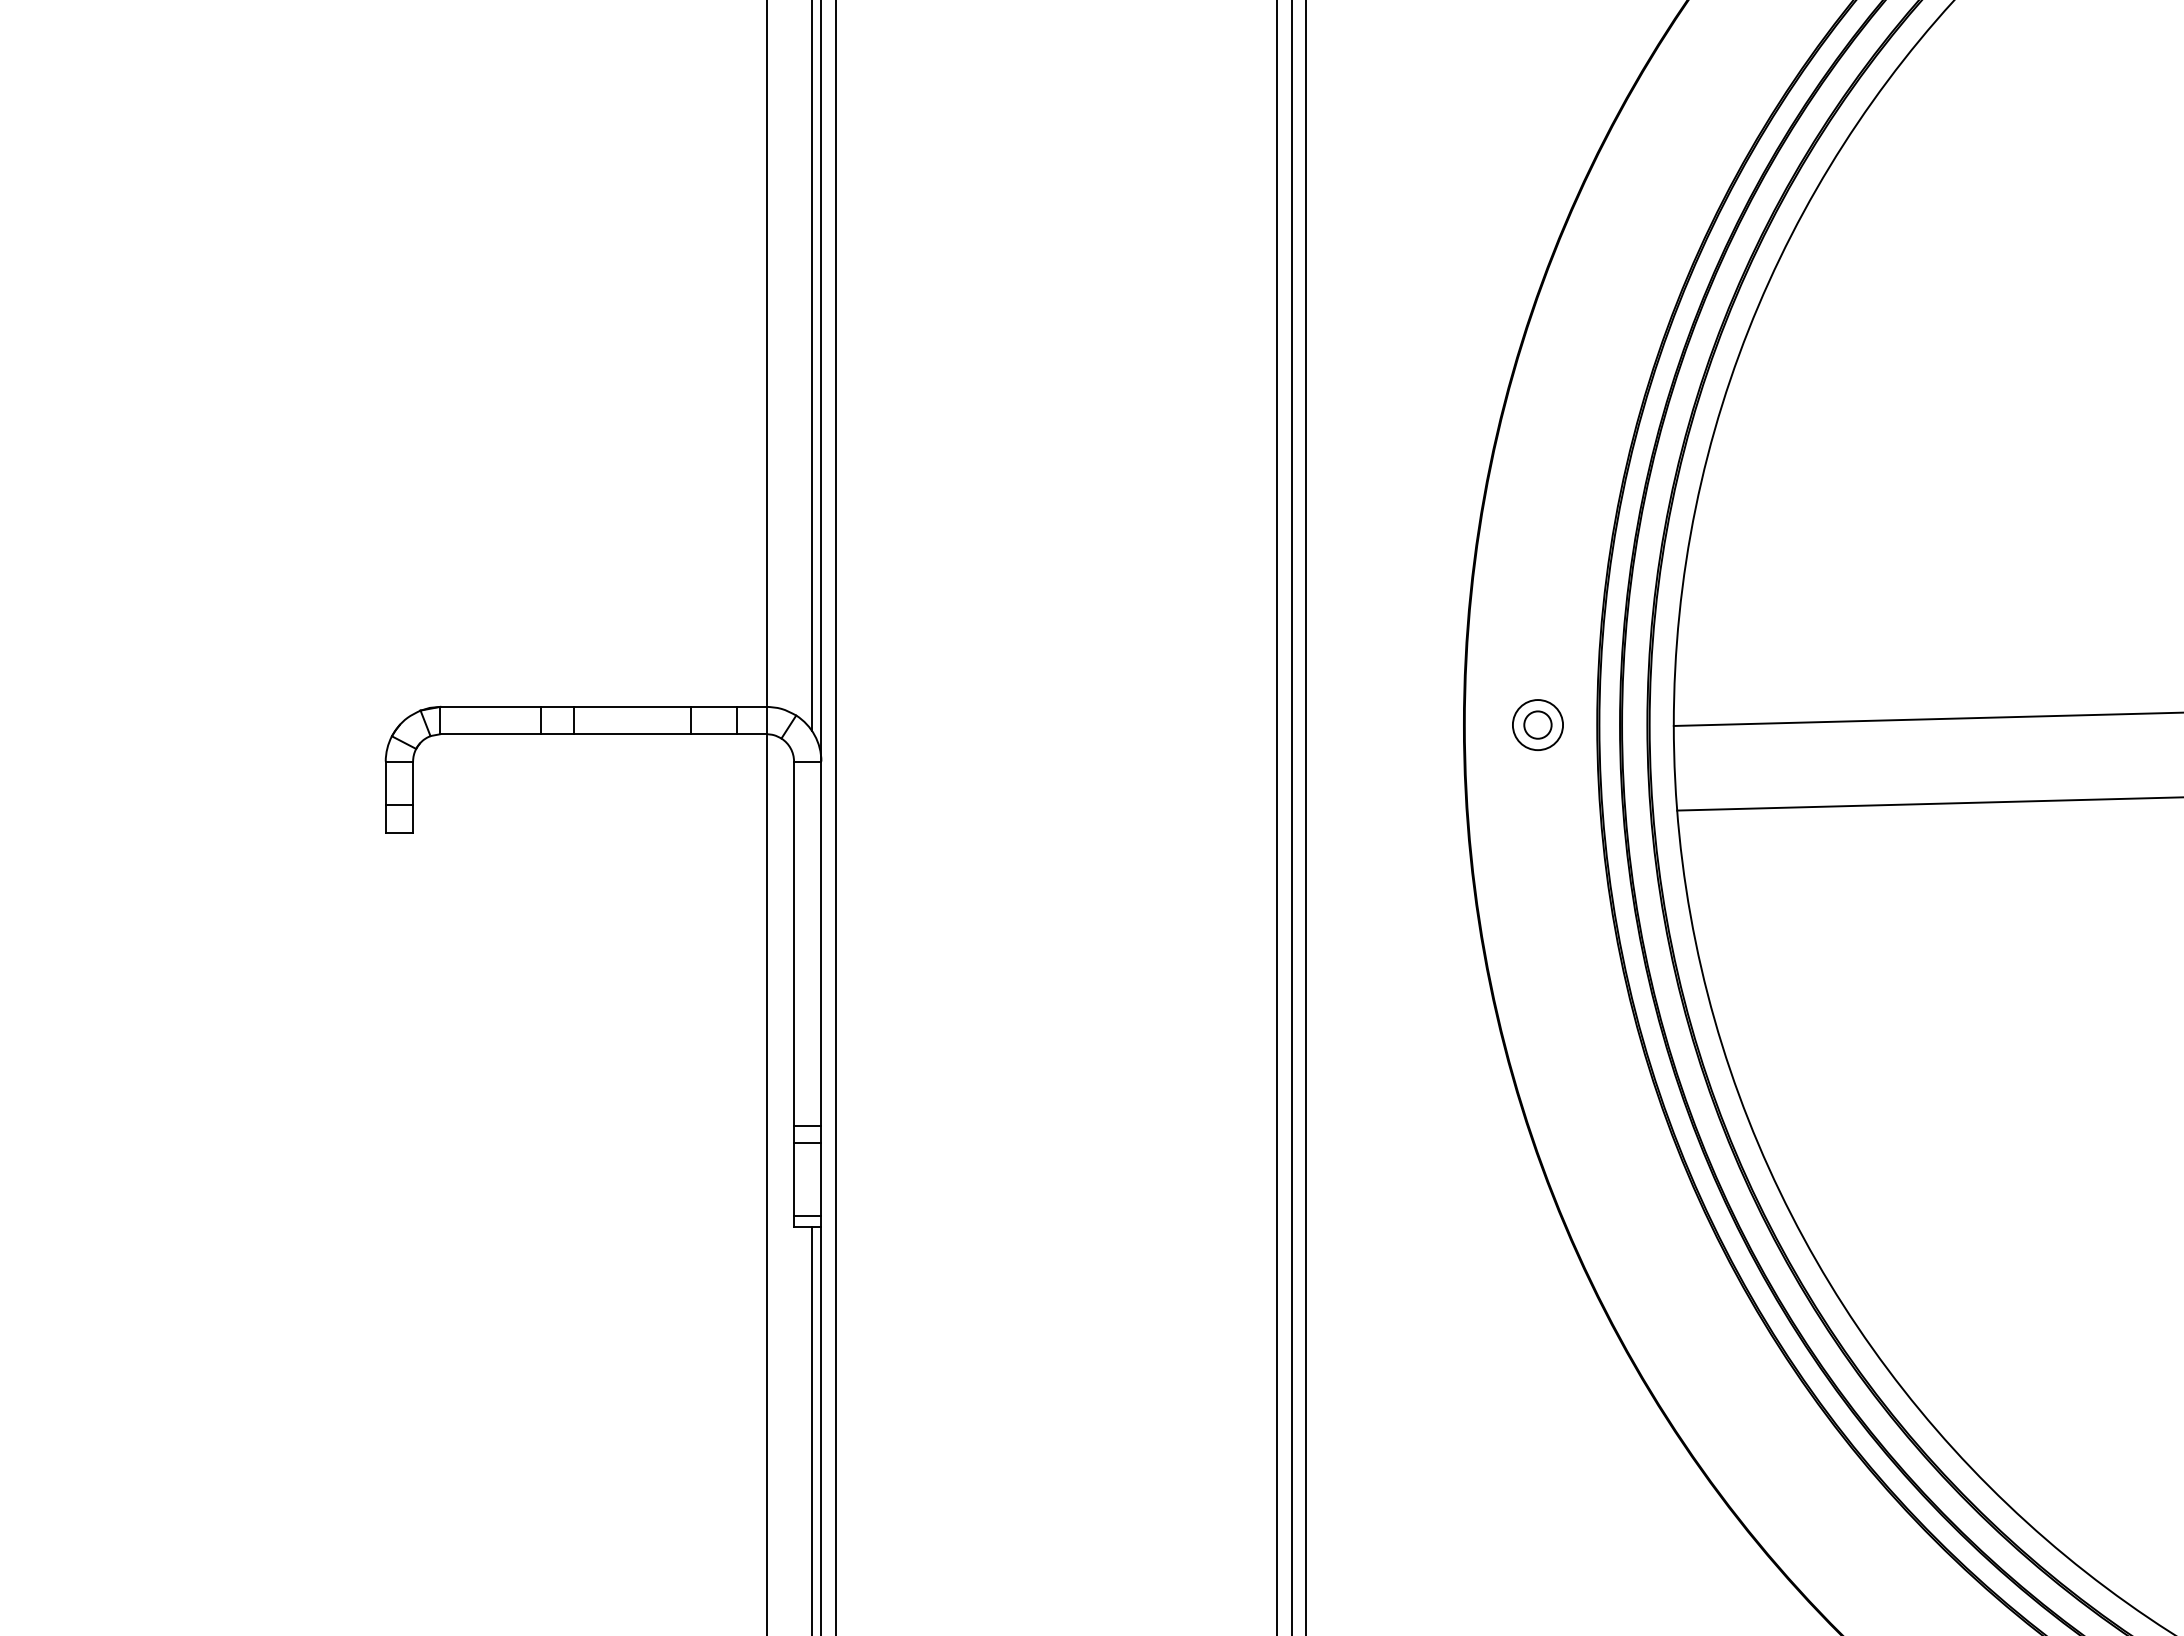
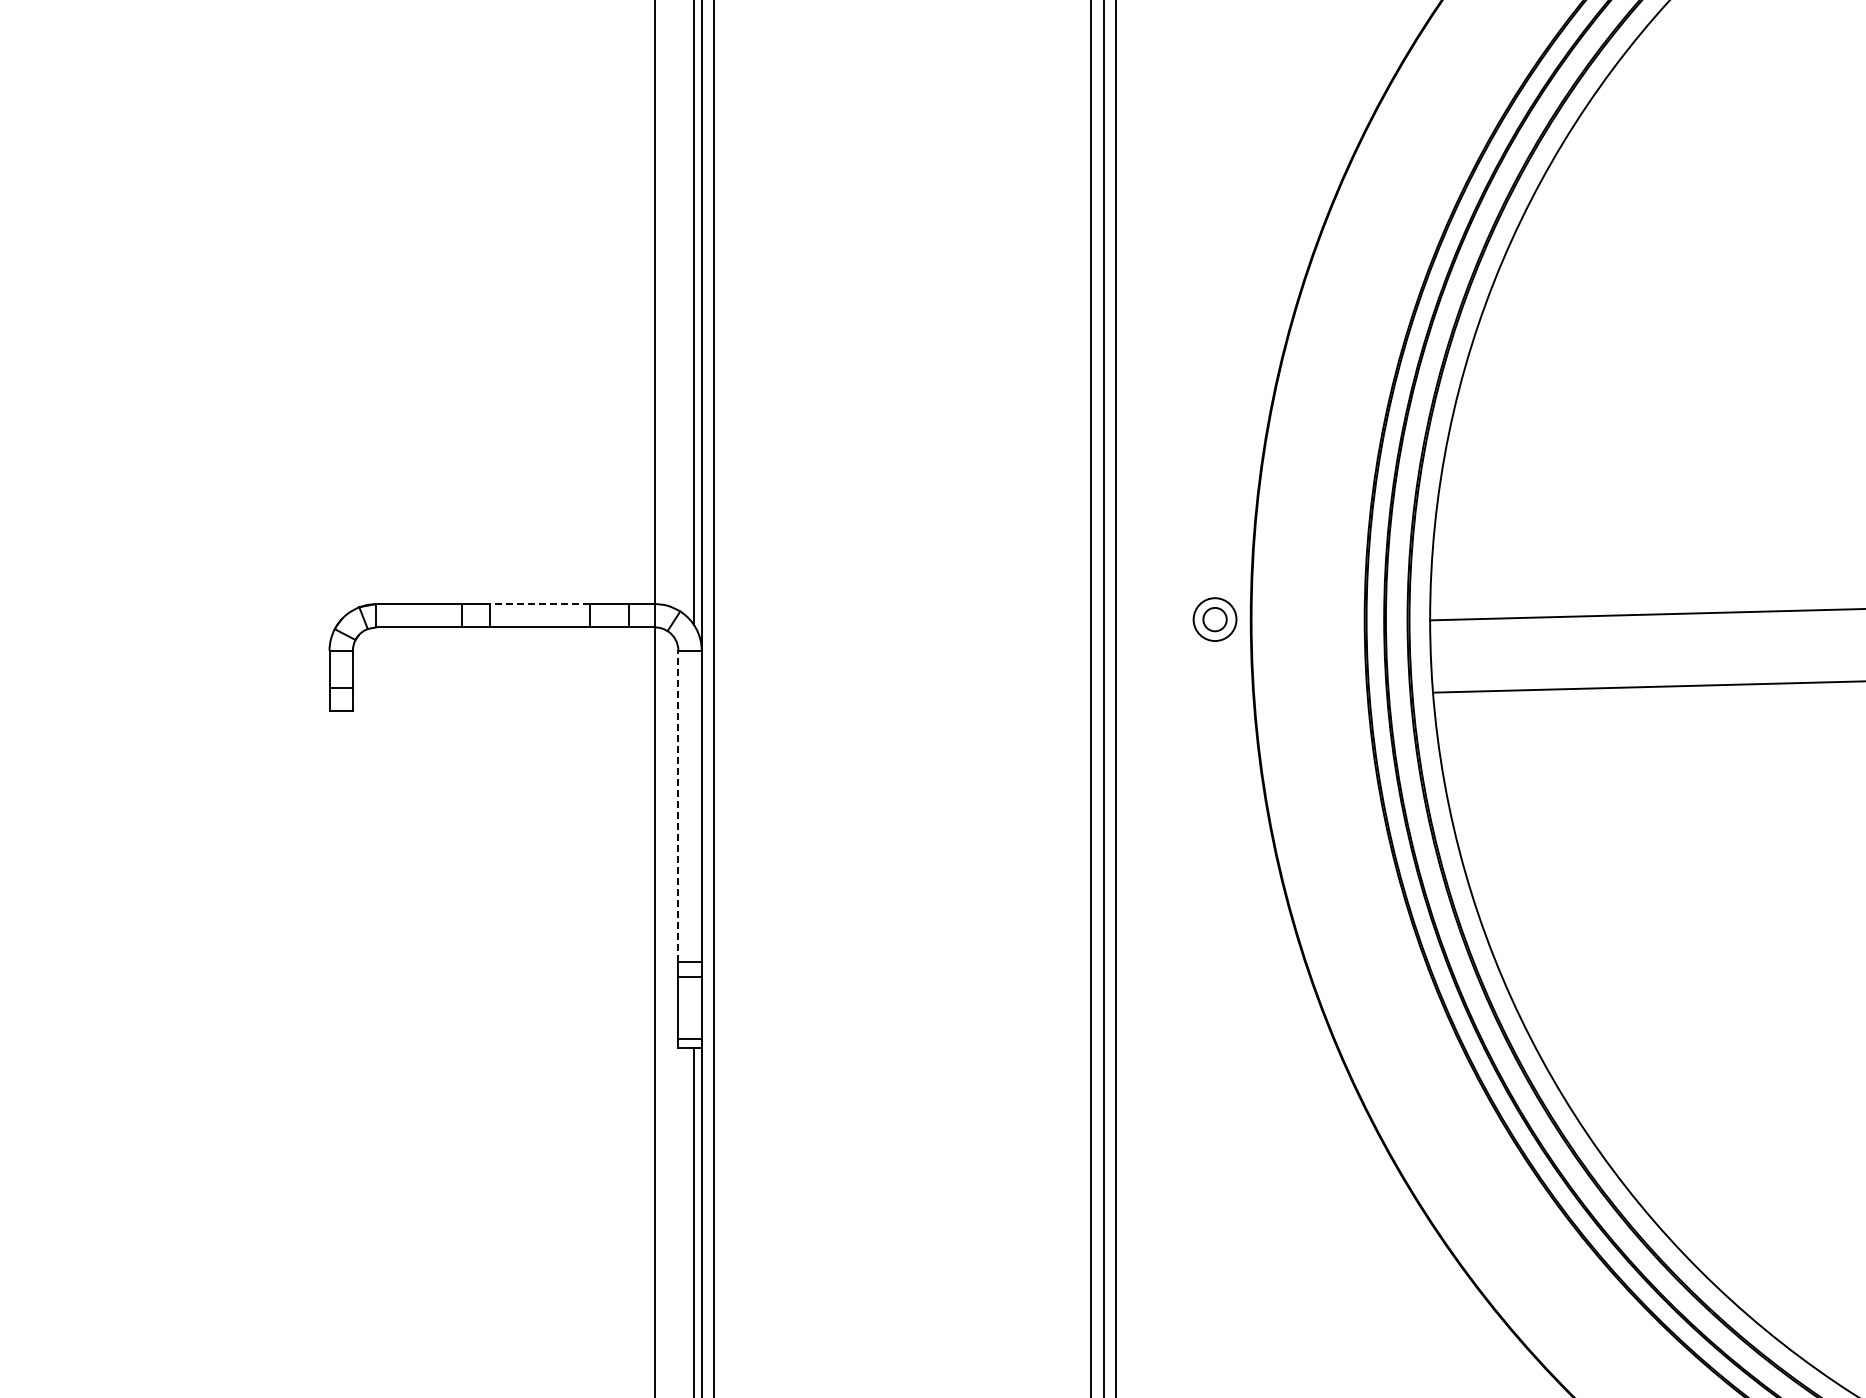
line: (631, 707) -> (539, 604), solid -> dashed
part: (1537, 724) -> (1214, 619), moved
line: (794, 943) -> (678, 806), solid -> dashed

